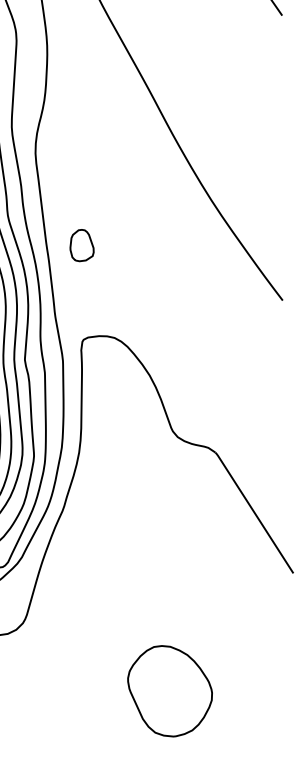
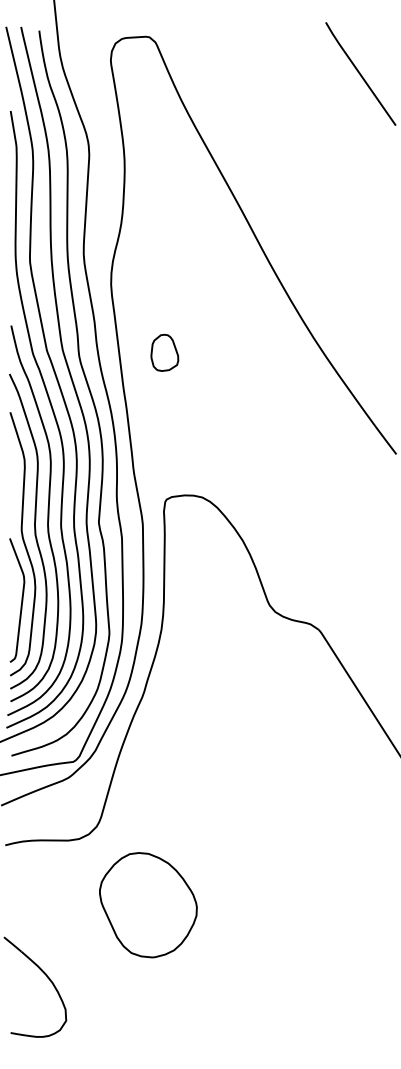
part: (81, 245) -> (164, 352), moved
part: (170, 691) -> (148, 905), moved

